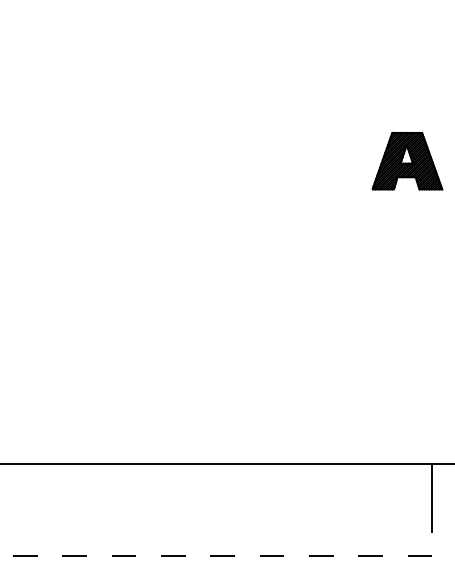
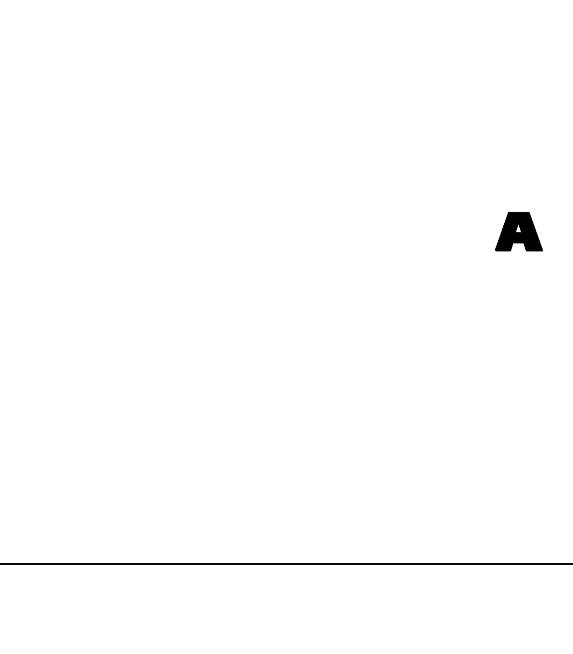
part: (407, 160) -> (518, 231), size x0.6
line: (432, 497) -> (546, 600), removed

